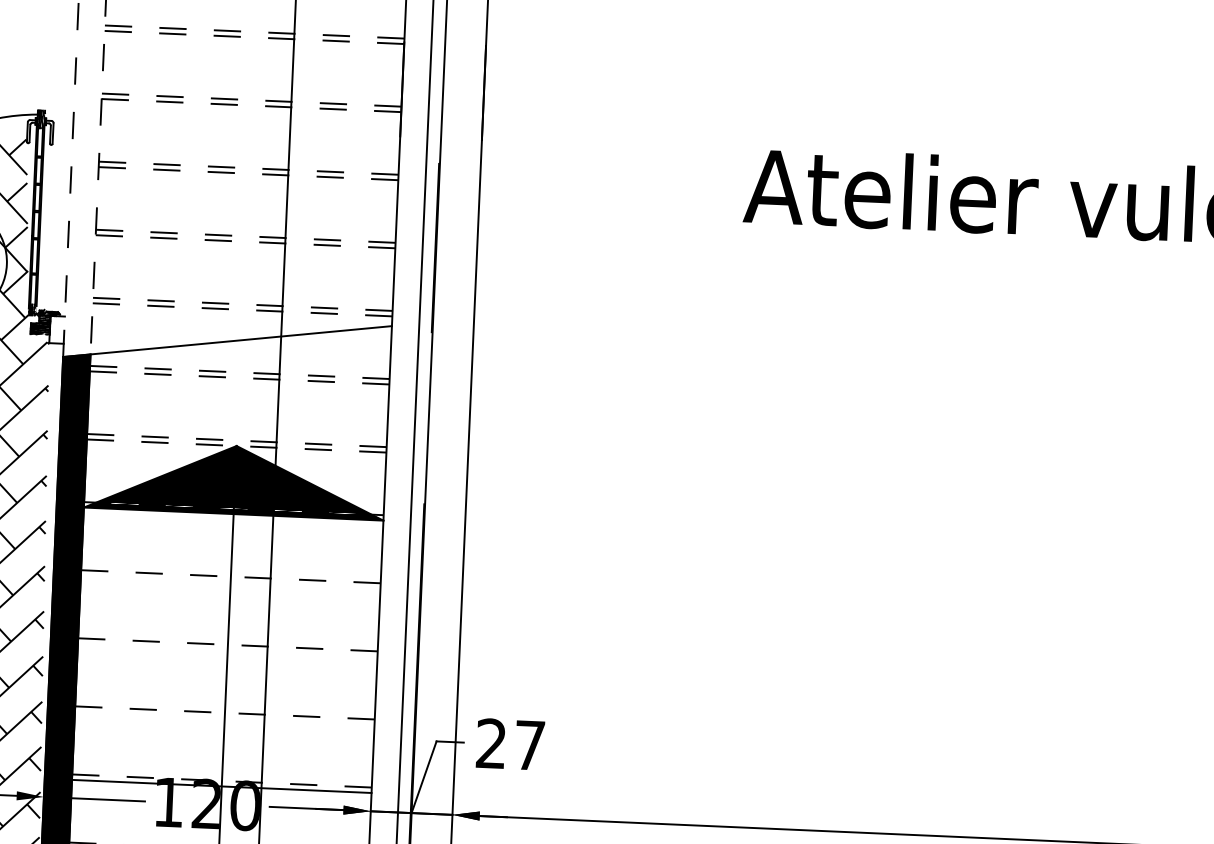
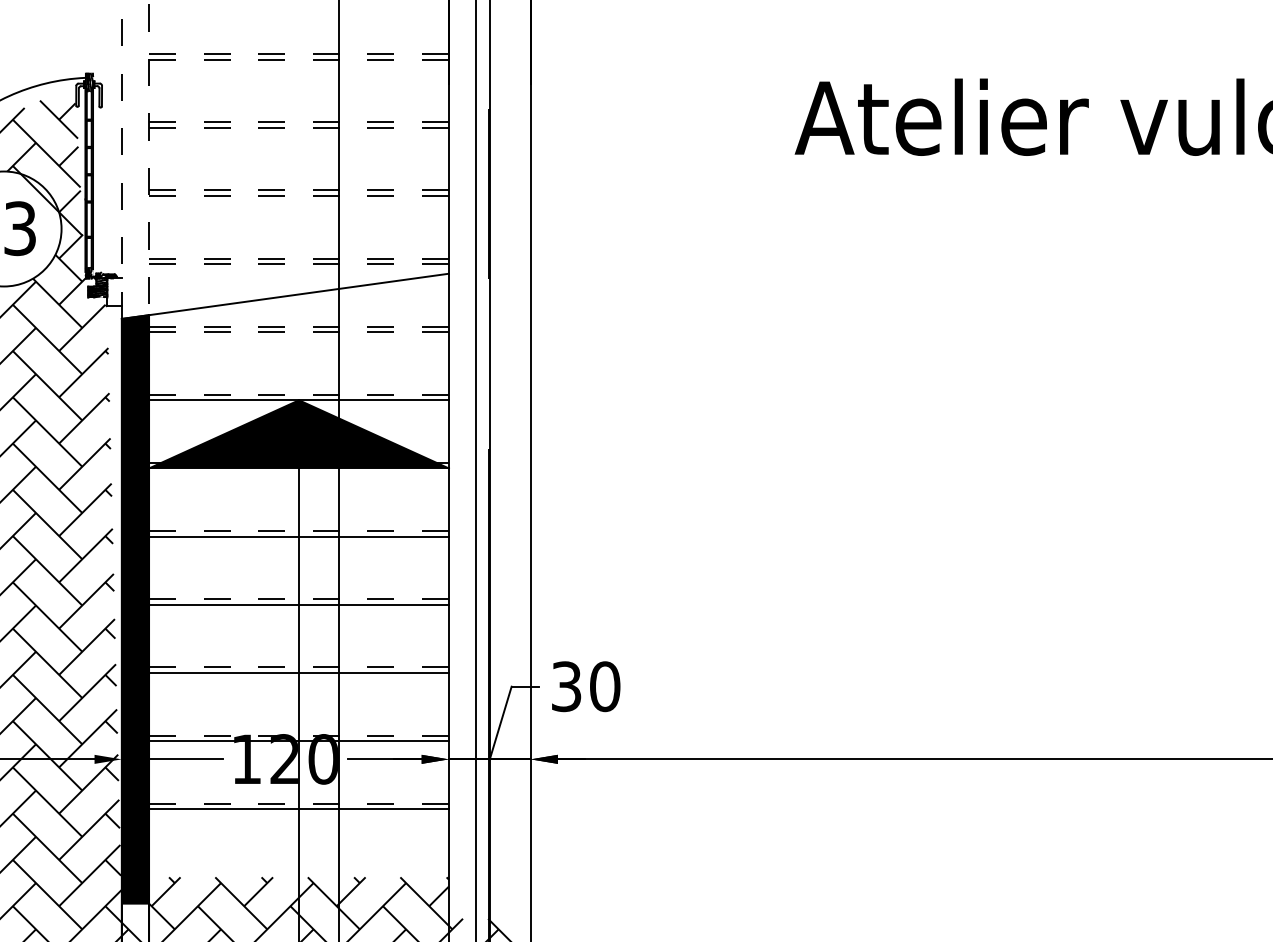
line: (237, 446) -> (299, 400), dashed -> solid
line: (230, 582) -> (298, 536), added
line: (227, 650) -> (298, 604), added
line: (224, 717) -> (298, 672), added
text: (511, 744) -> (586, 686), 27 -> 30

